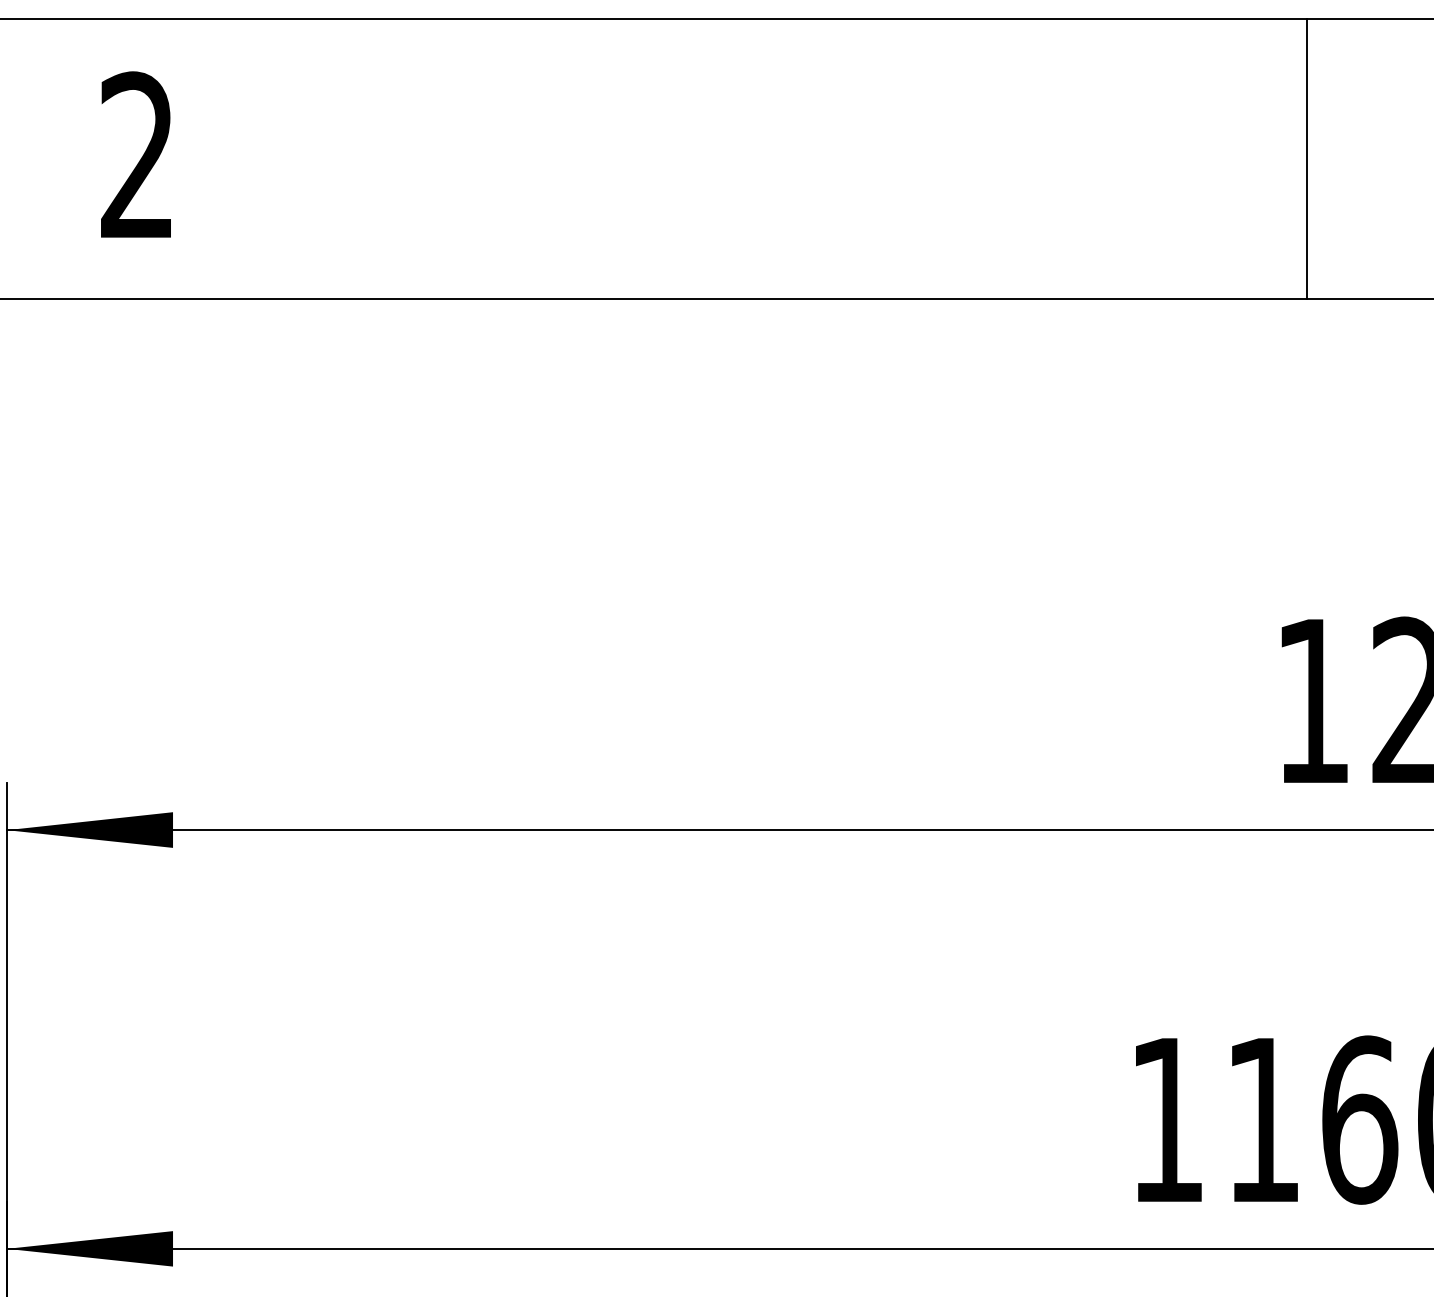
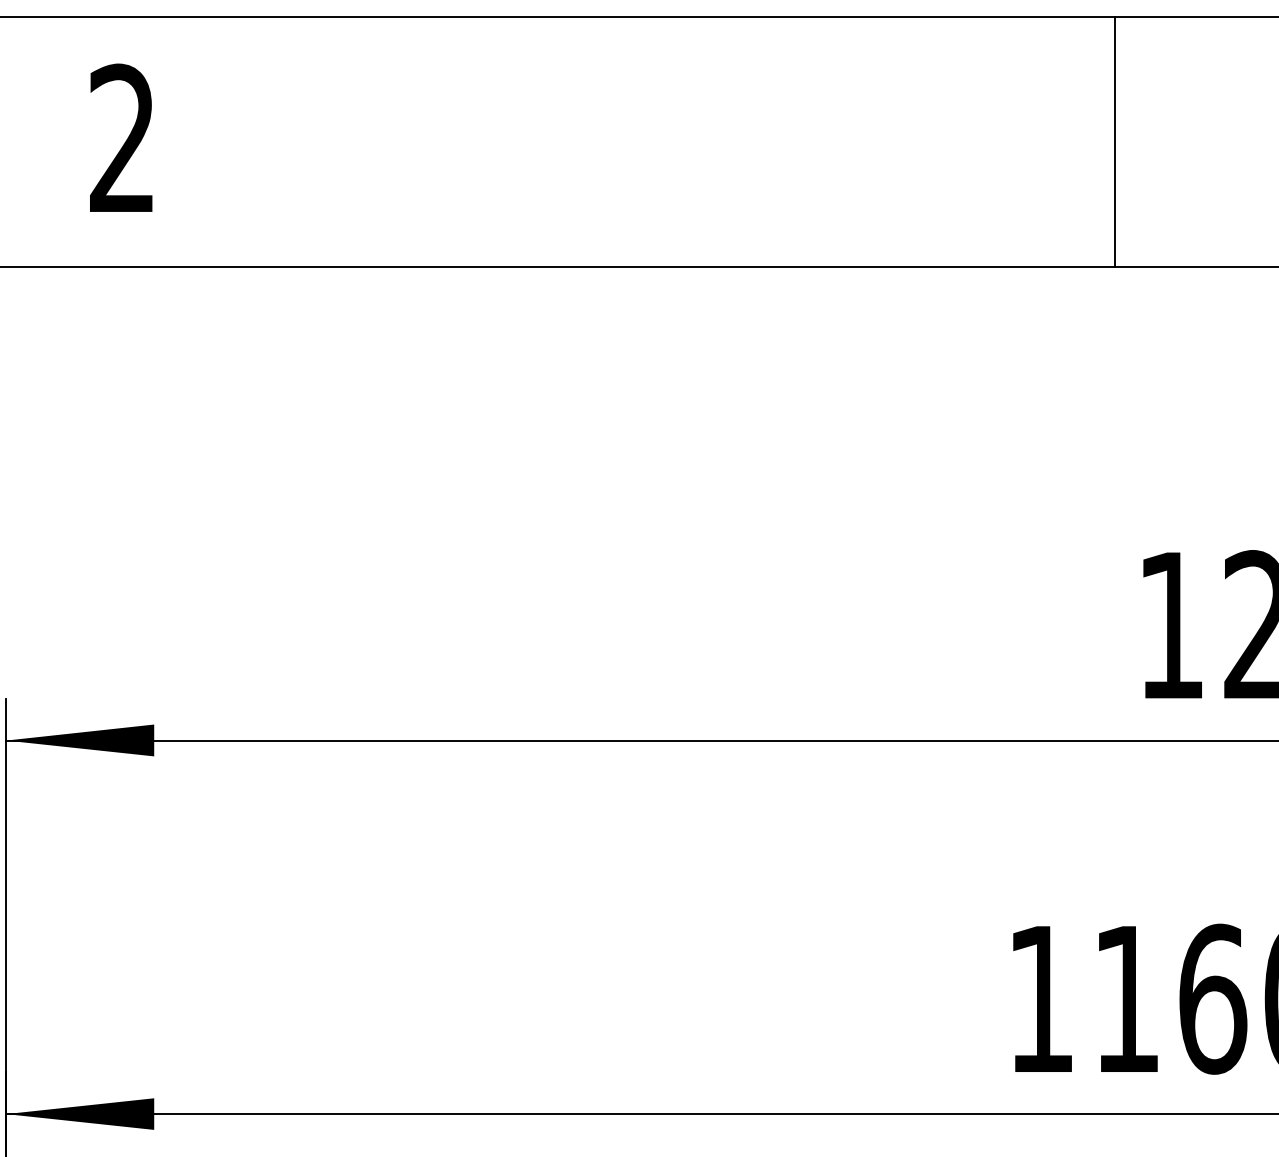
line: (1306, 159) -> (1115, 142), moved

